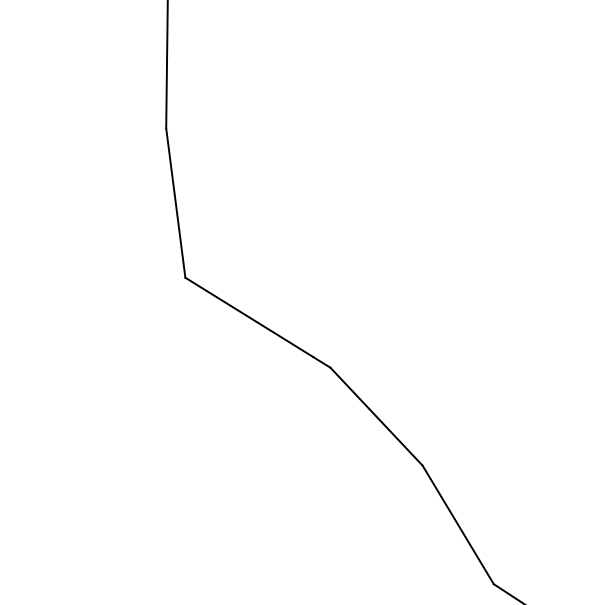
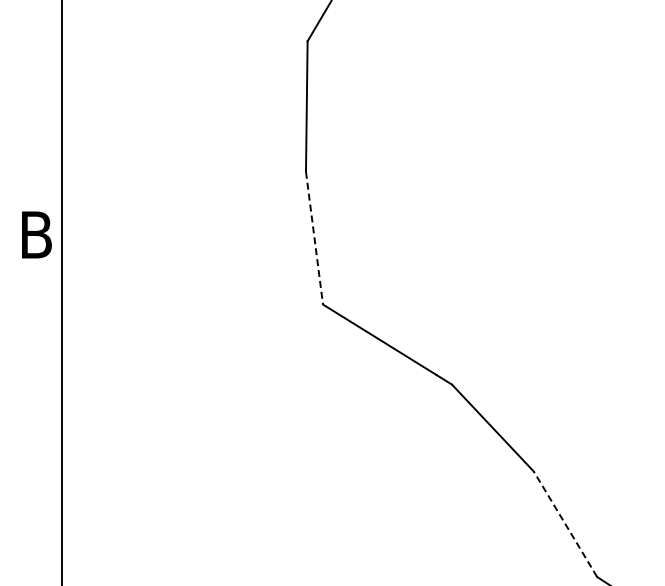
line: (175, 203) -> (314, 238), solid -> dashed
line: (458, 524) -> (565, 523), solid -> dashed

